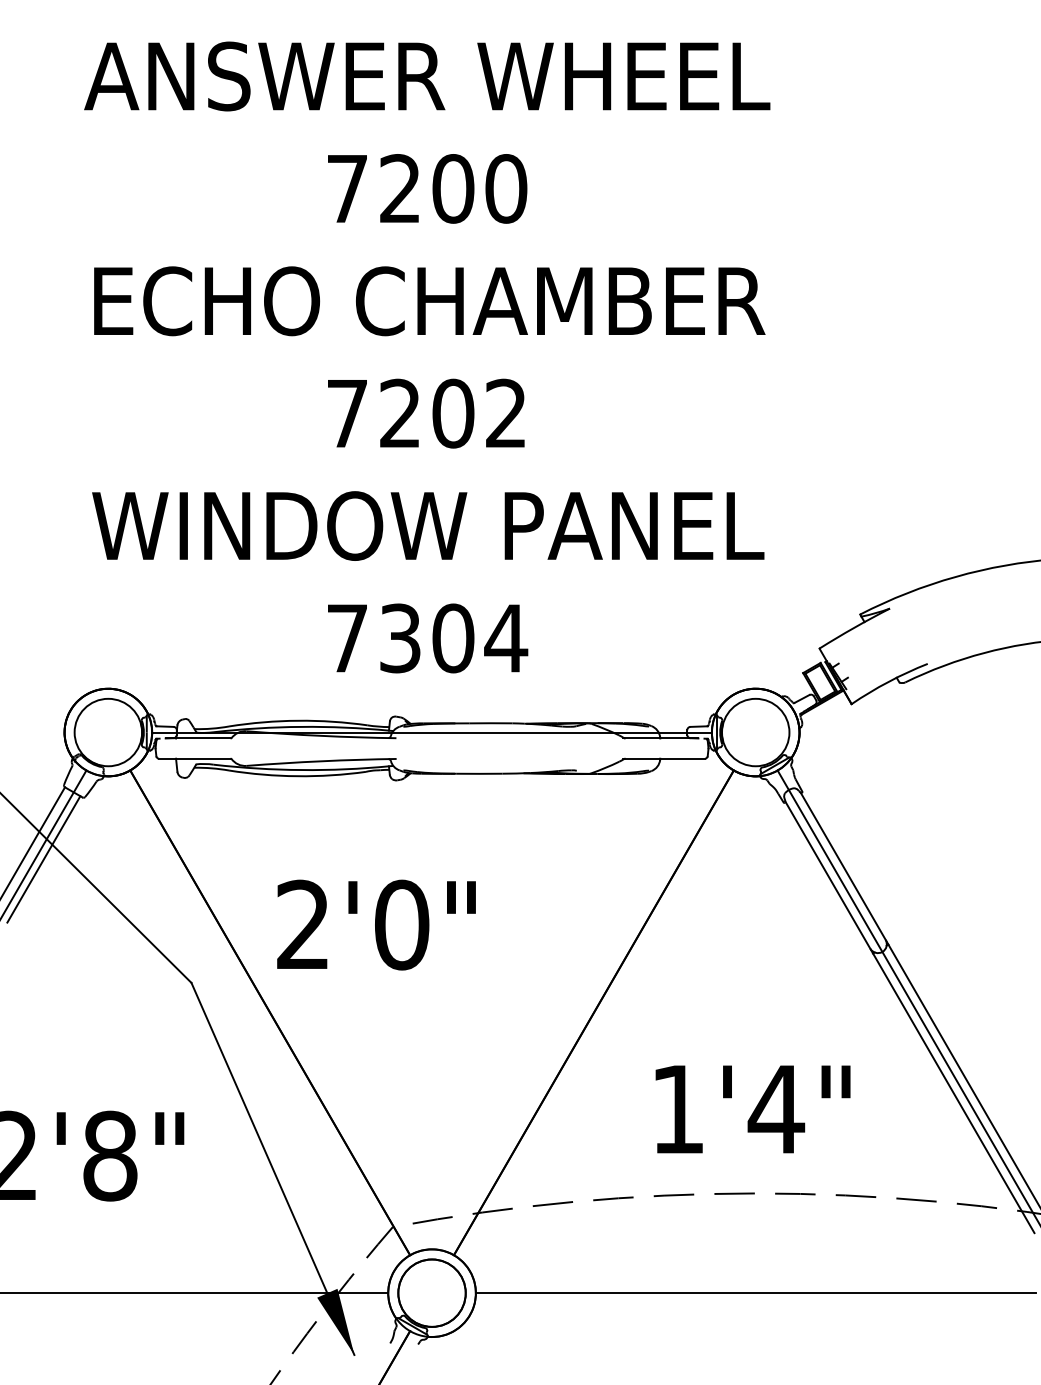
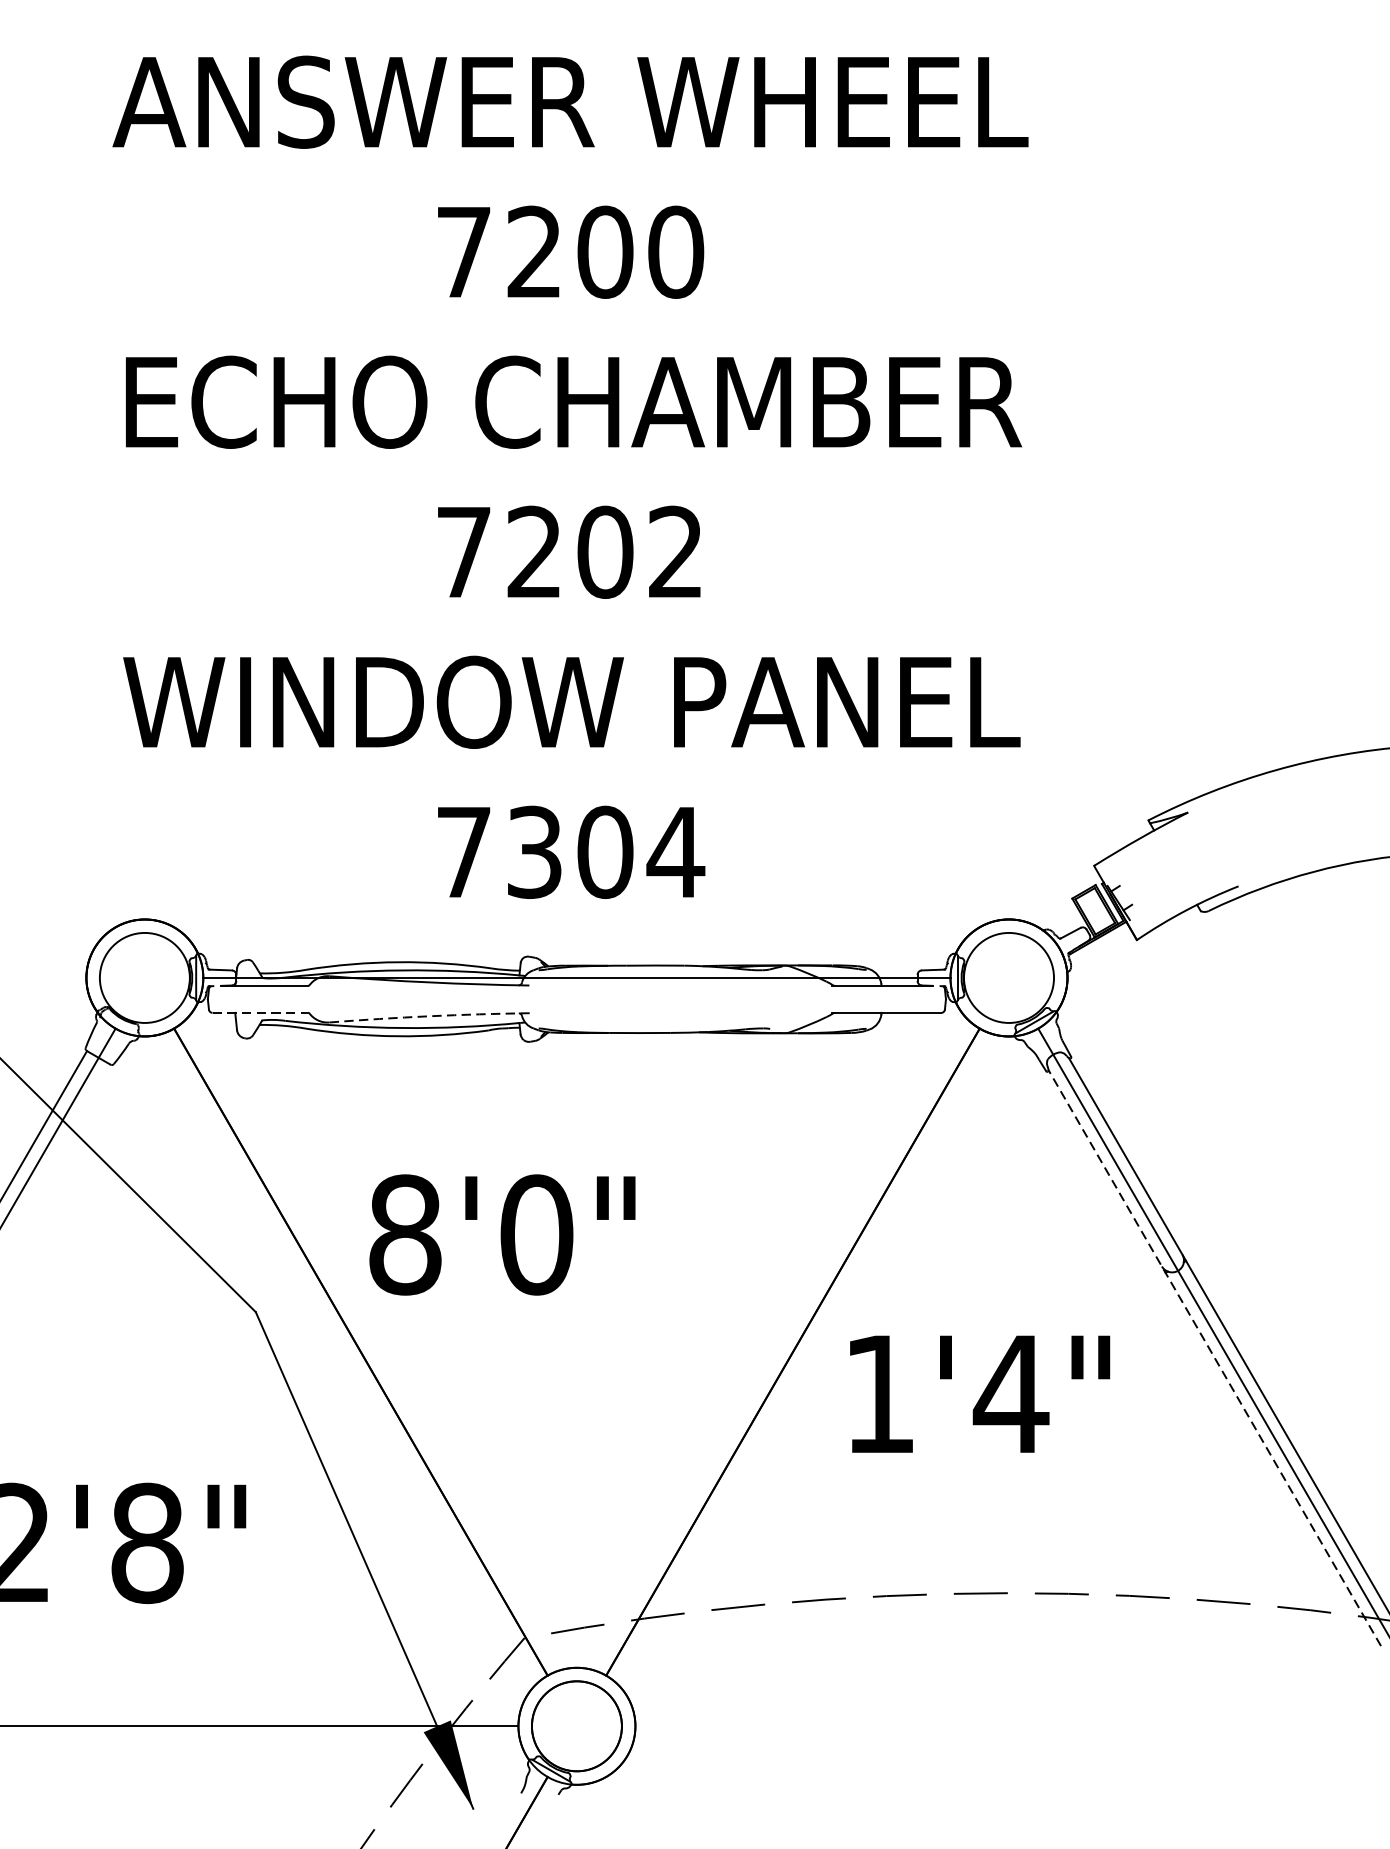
line: (194, 758) -> (259, 1012), solid -> dashed
arc: (321, 761) -> (429, 1016), solid -> dashed
line: (43, 859) -> (58, 1147), removed
text: (303, 924) -> (405, 1234), 2'0" -> 8'0"
line: (909, 1016) -> (1214, 1356), solid -> dashed
text: (752, 1109) -> (979, 1394), moved
line: (755, 1293) -> (1008, 1726), removed

